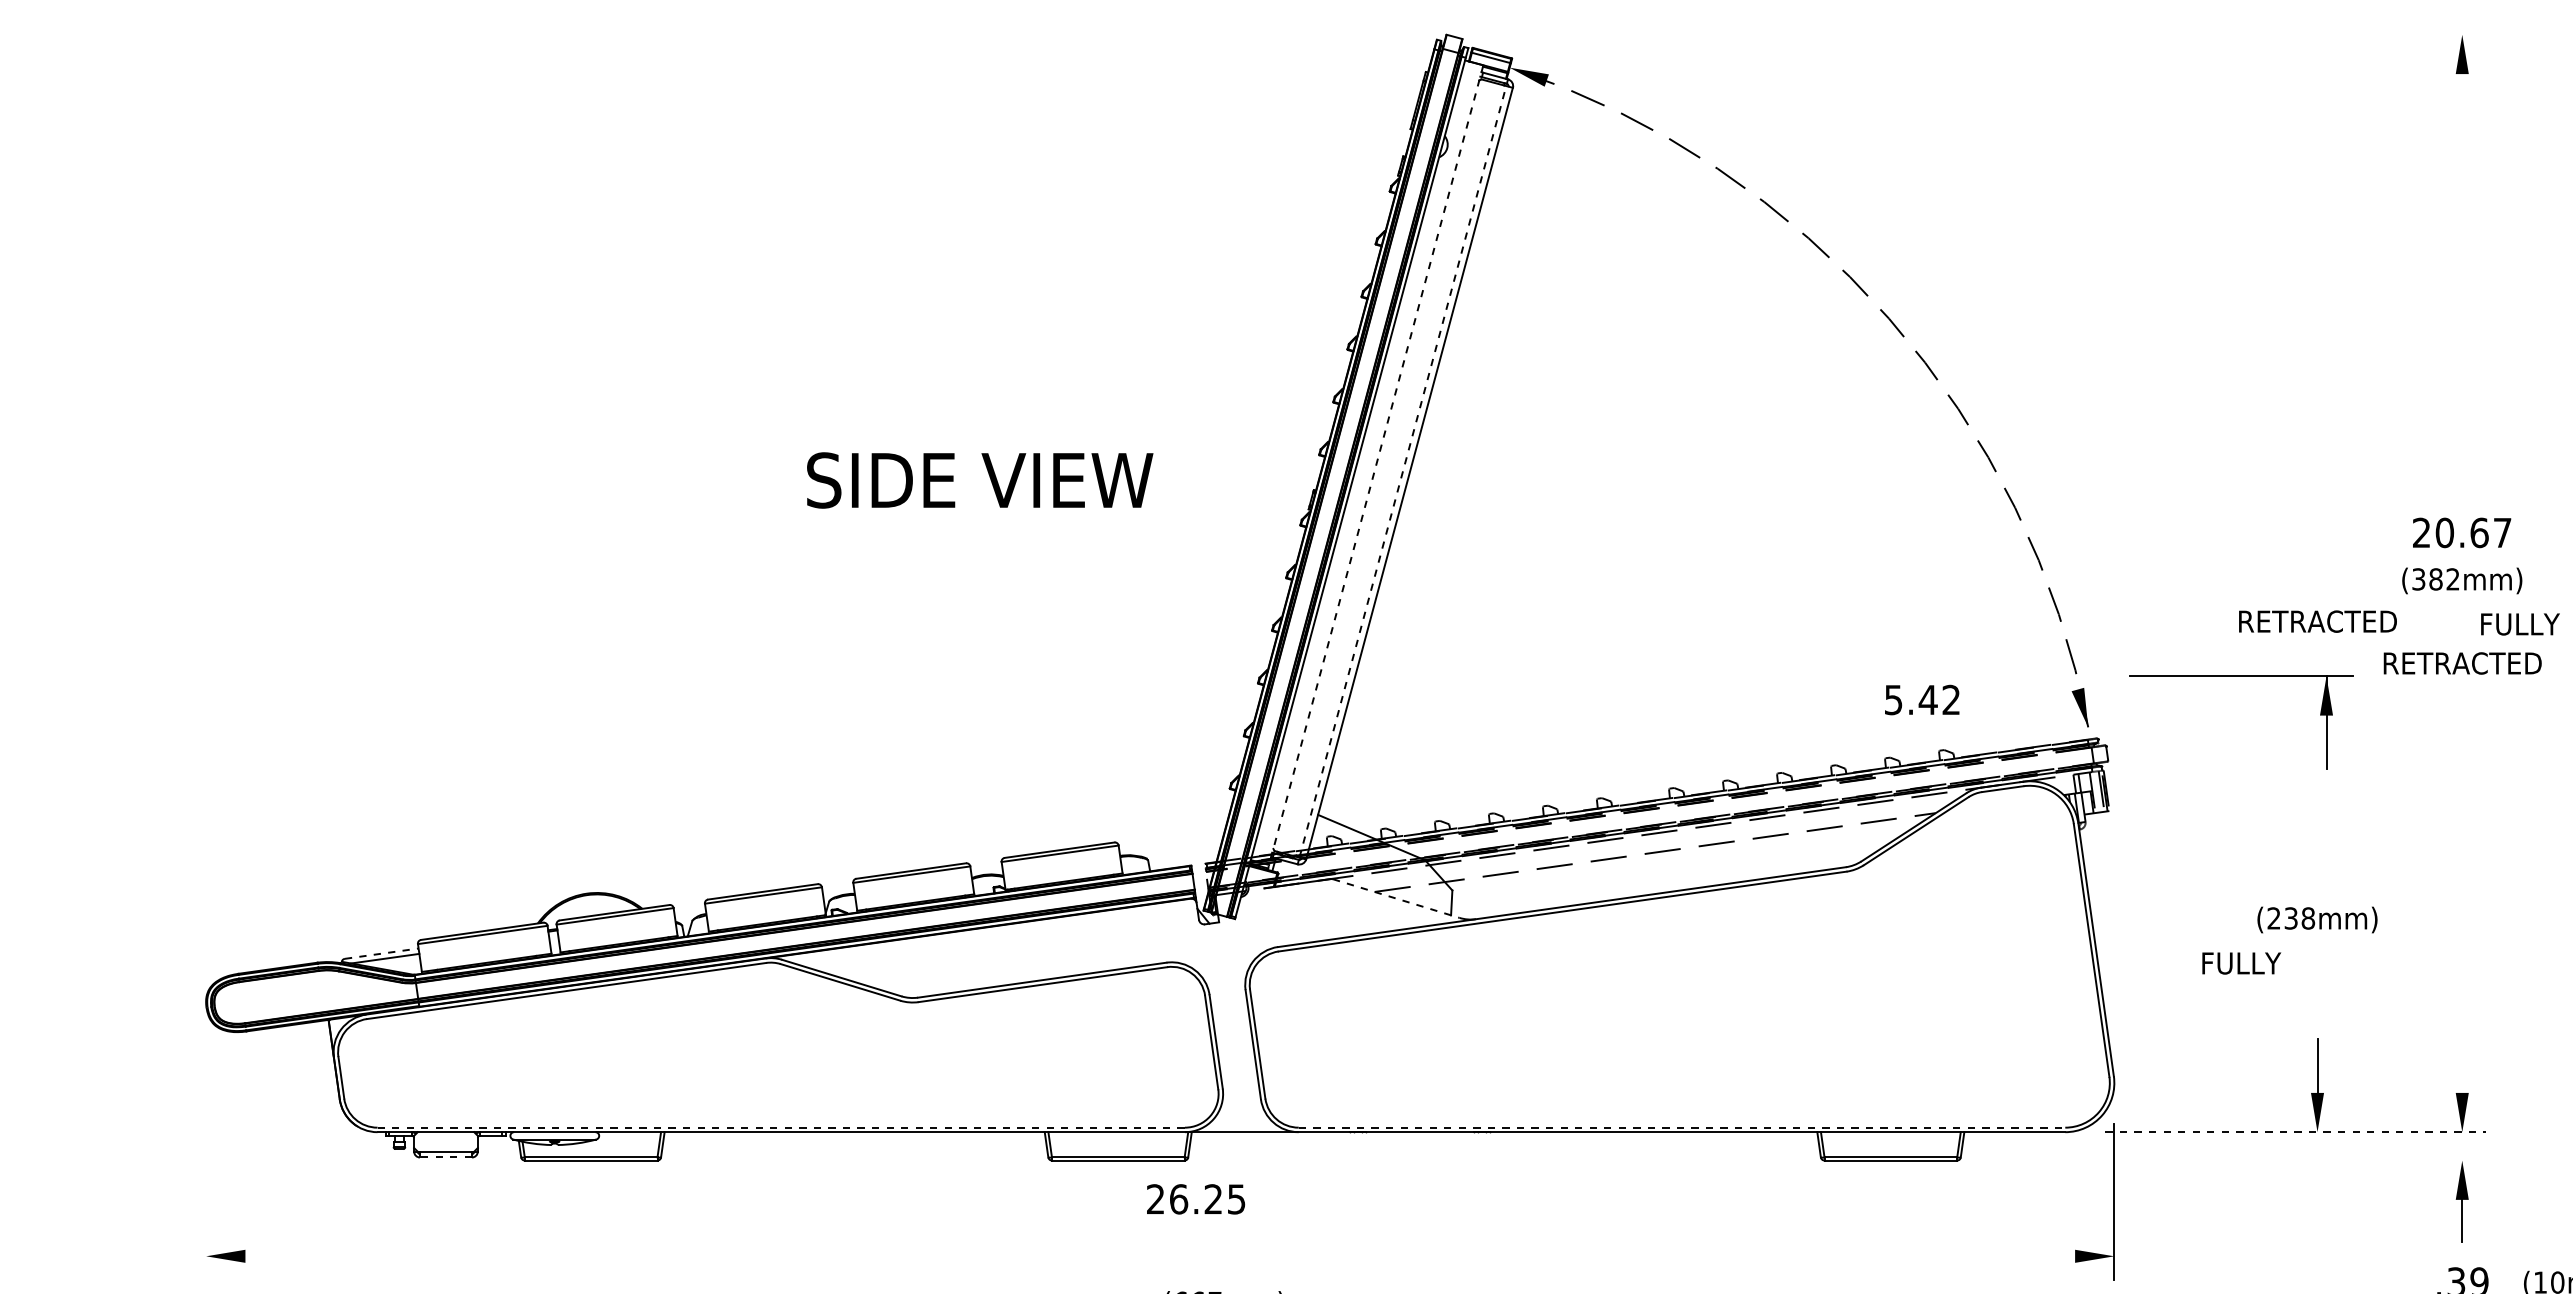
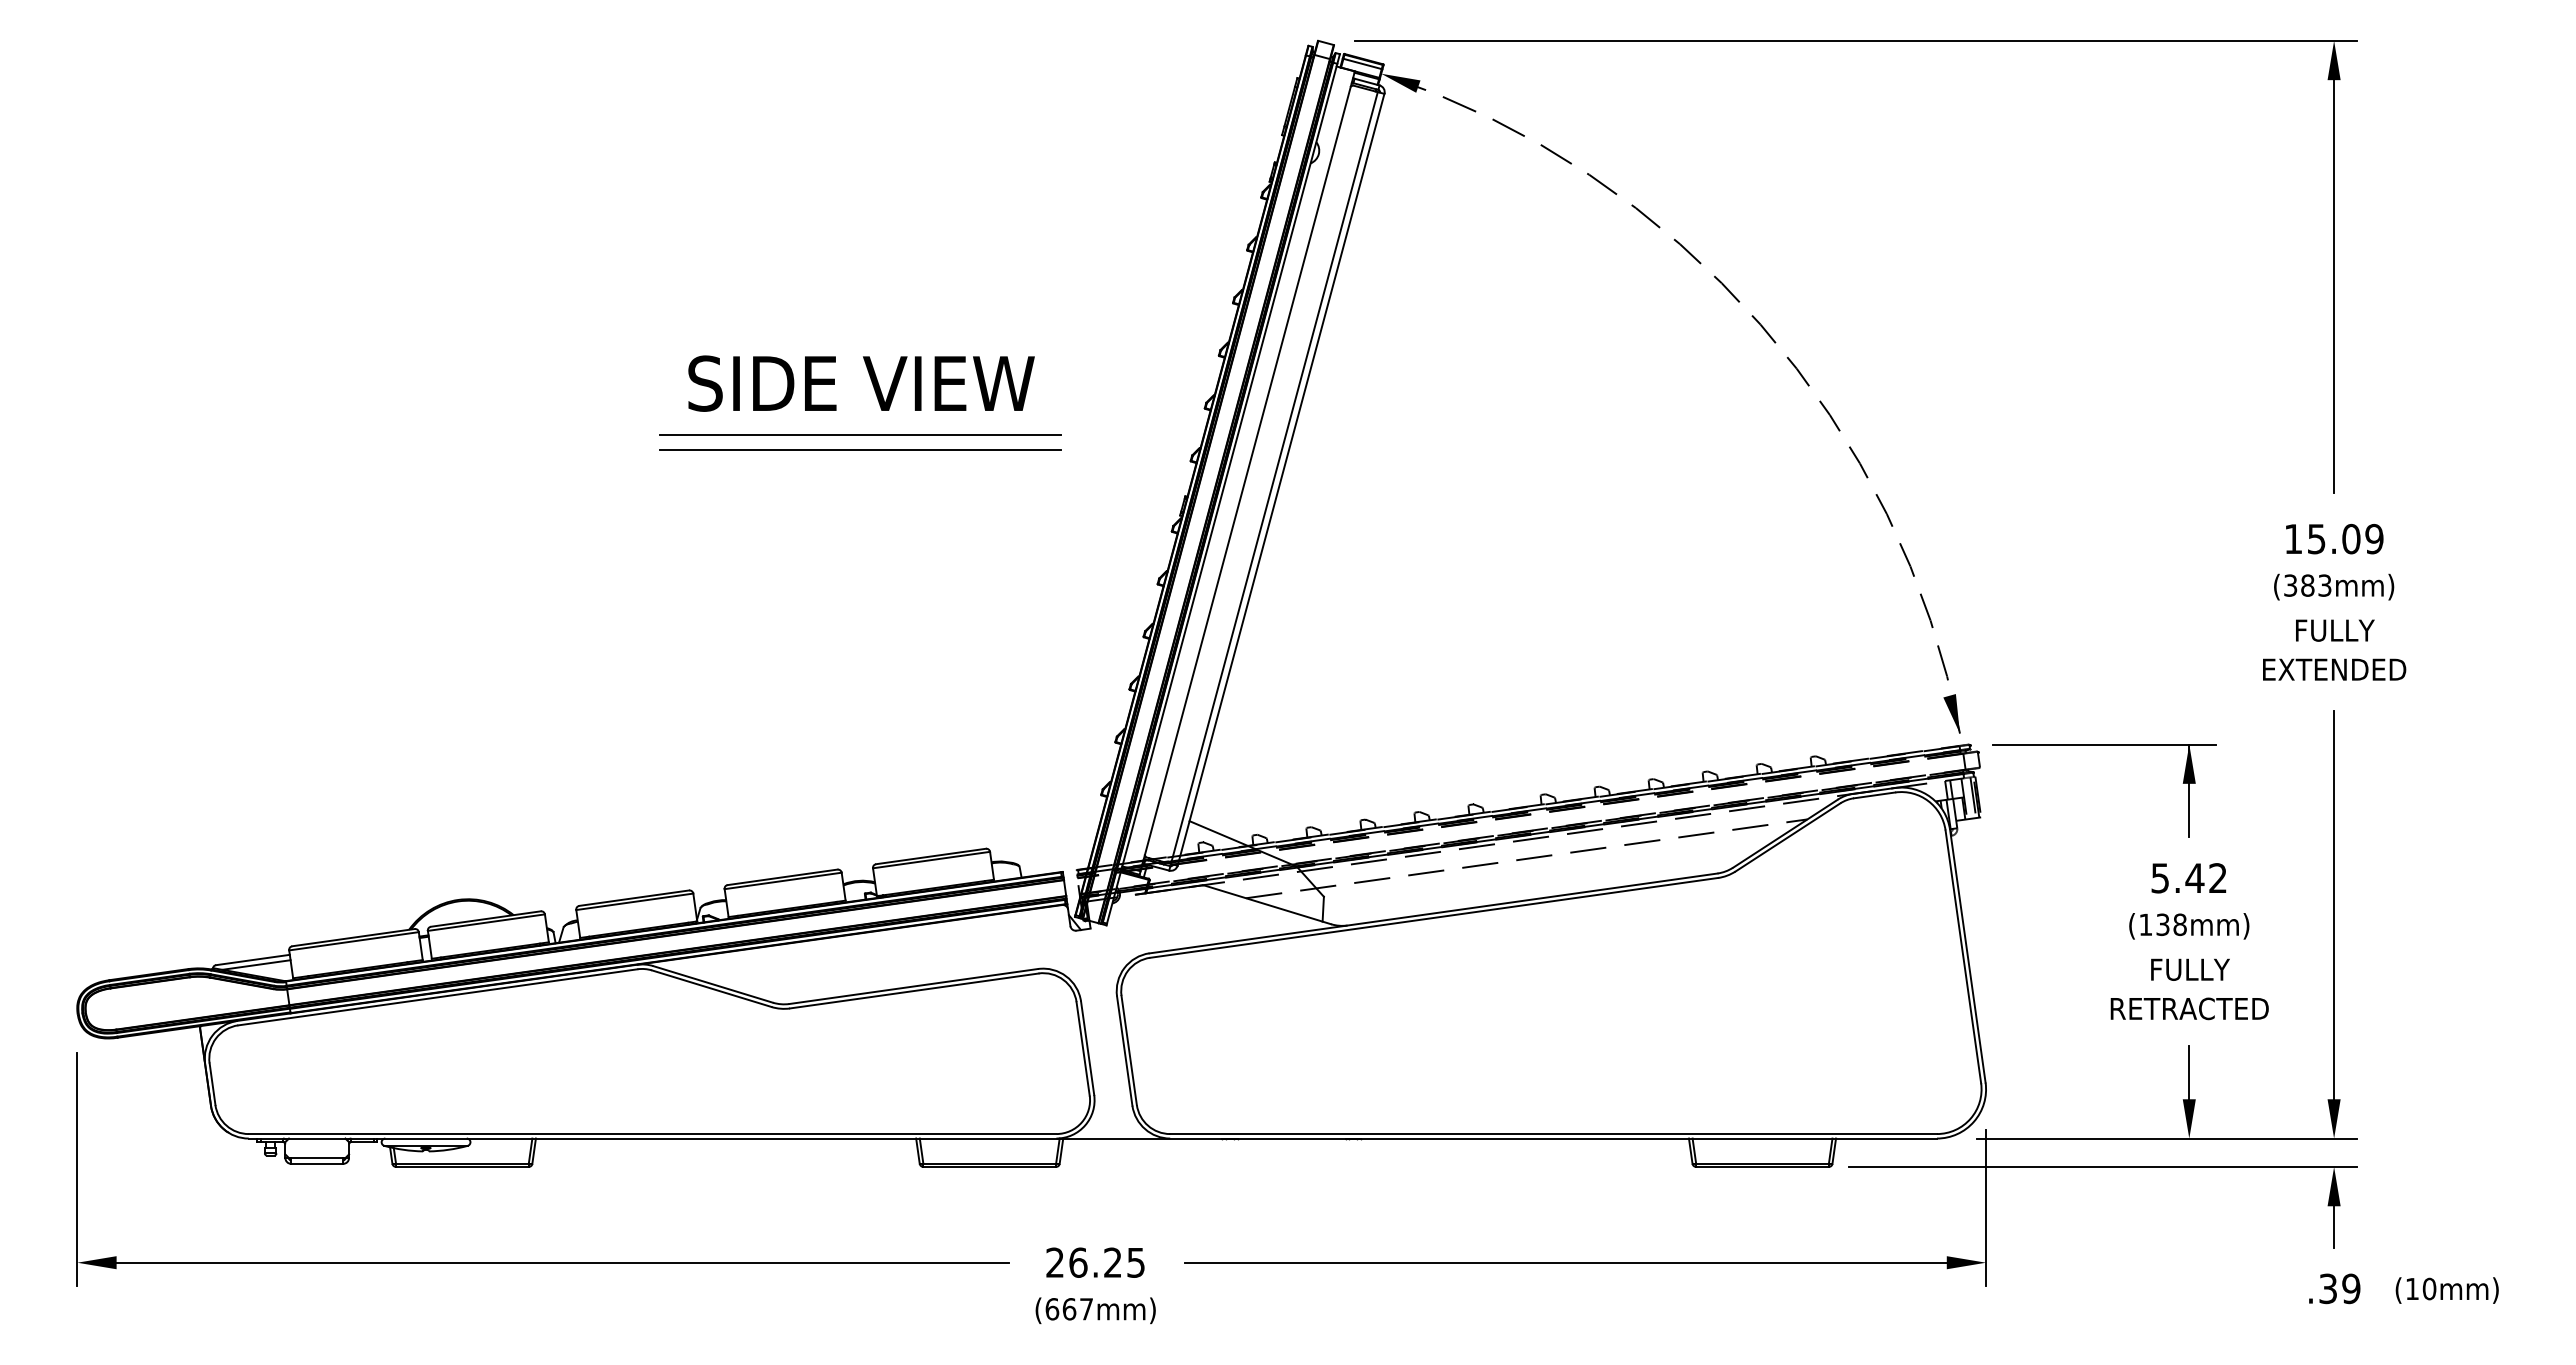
line: (1984, 34) -> (1856, 40), added
line: (2462, 273) -> (2334, 279), added
line: (989, 428) -> (860, 434), added
line: (988, 443) -> (859, 449), added
line: (1375, 467) -> (1247, 473), dashed -> solid
line: (1402, 472) -> (1274, 478), dashed -> solid
text: (980, 480) -> (861, 383), moved
text: (2461, 532) -> (2333, 538), 20.67 -> 15.09
text: (2452, 579) -> (2324, 585), (382mm) -> (383mm)
text: (2317, 621) -> (2189, 1008), moved
text: (2520, 624) -> (2335, 630), moved
text: (2462, 663) -> (2334, 669), RETRACTED -> EXTENDED
part: (2241, 677) -> (2104, 745), moved
text: (1921, 700) -> (2188, 878), moved
line: (1396, 899) -> (1268, 905), dashed -> solid
line: (2462, 905) -> (2334, 911), added
text: (2273, 918) -> (2145, 924), (238mm) -> (138mm)
line: (382, 953) -> (253, 959), dashed -> solid
text: (2241, 963) -> (2190, 969), moved
line: (781, 1128) -> (652, 1134), dashed -> solid
line: (1682, 1128) -> (1554, 1134), dashed -> solid
line: (2295, 1132) -> (2167, 1138), dashed -> solid
line: (445, 1157) -> (316, 1163), dashed -> solid
line: (2231, 1160) -> (2103, 1166), added
line: (206, 1163) -> (77, 1169), added
text: (1196, 1199) -> (1095, 1262), moved
line: (684, 1256) -> (555, 1262), added
line: (1699, 1256) -> (1571, 1262), added

